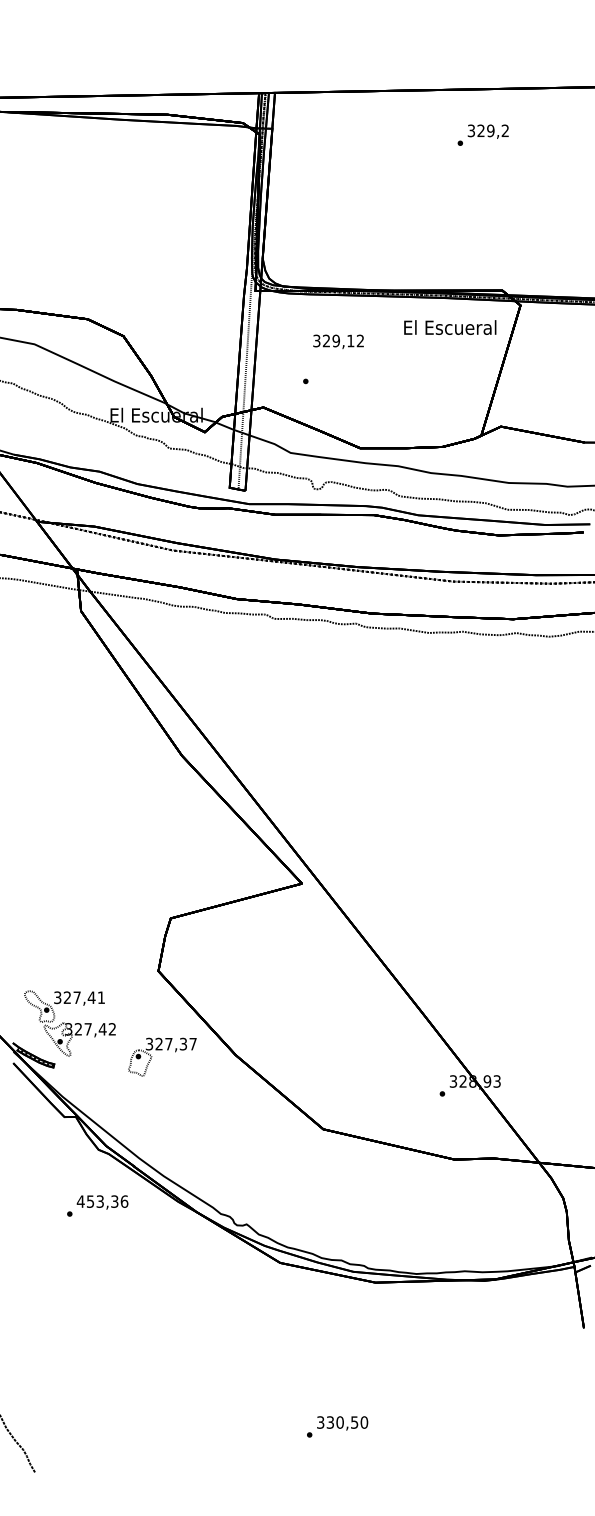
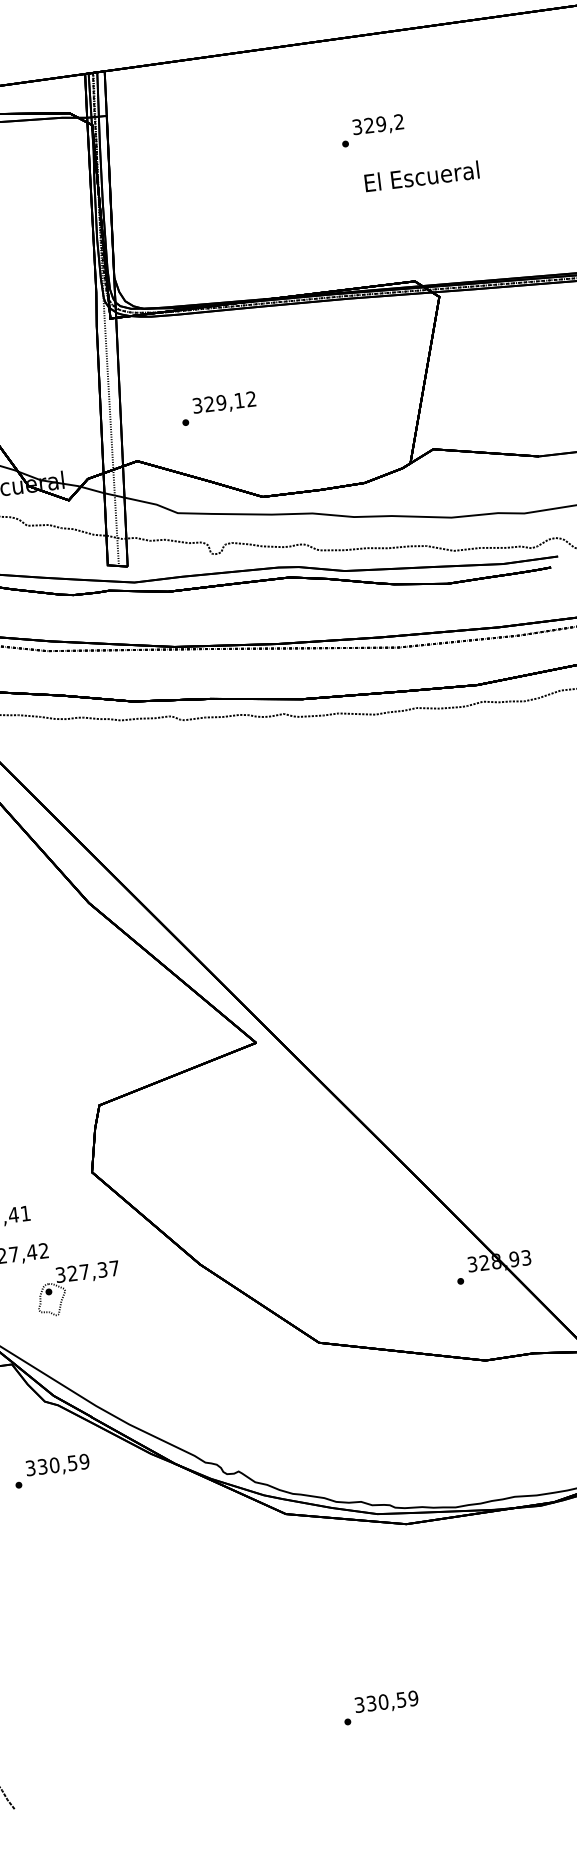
text: (482, 134) -> (371, 129), moved
text: (450, 327) -> (422, 176), moved
text: (338, 341) -> (224, 403), moved
part: (162, 1056) -> (78, 1288), moved
text: (102, 1201) -> (57, 1464), 453,36 -> 330,59
text: (363, 1422) -> (412, 1698), 330,50 -> 330,59

